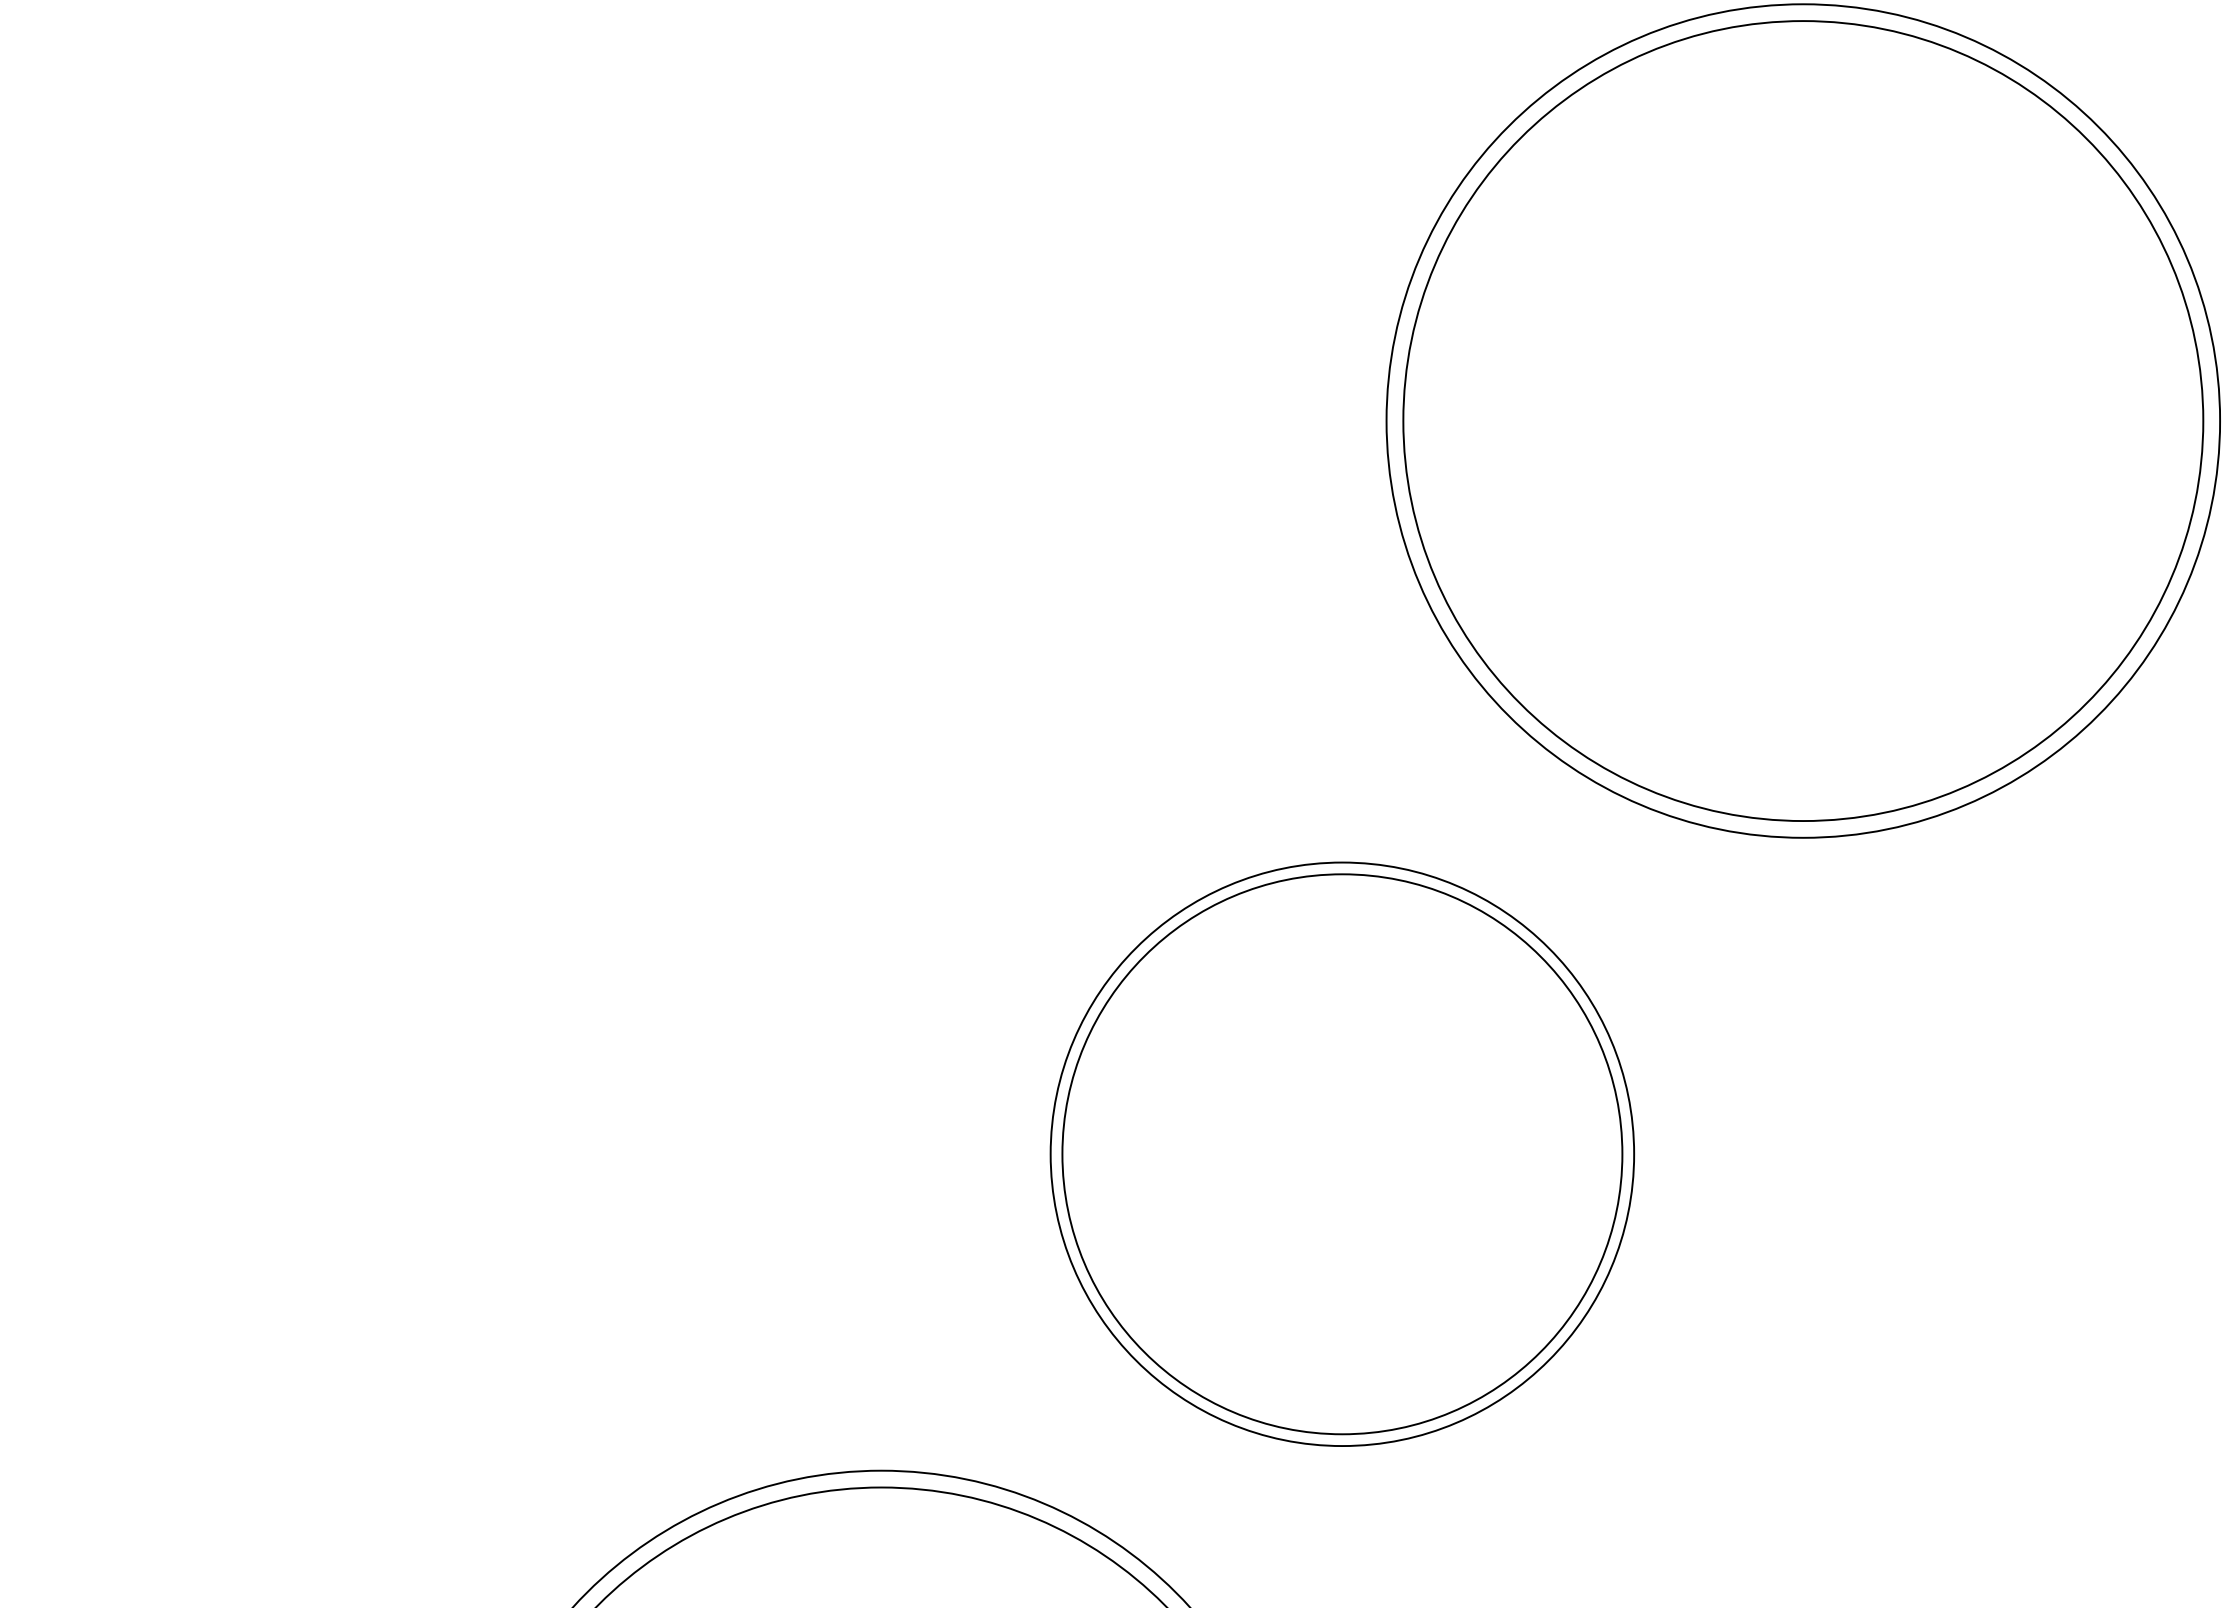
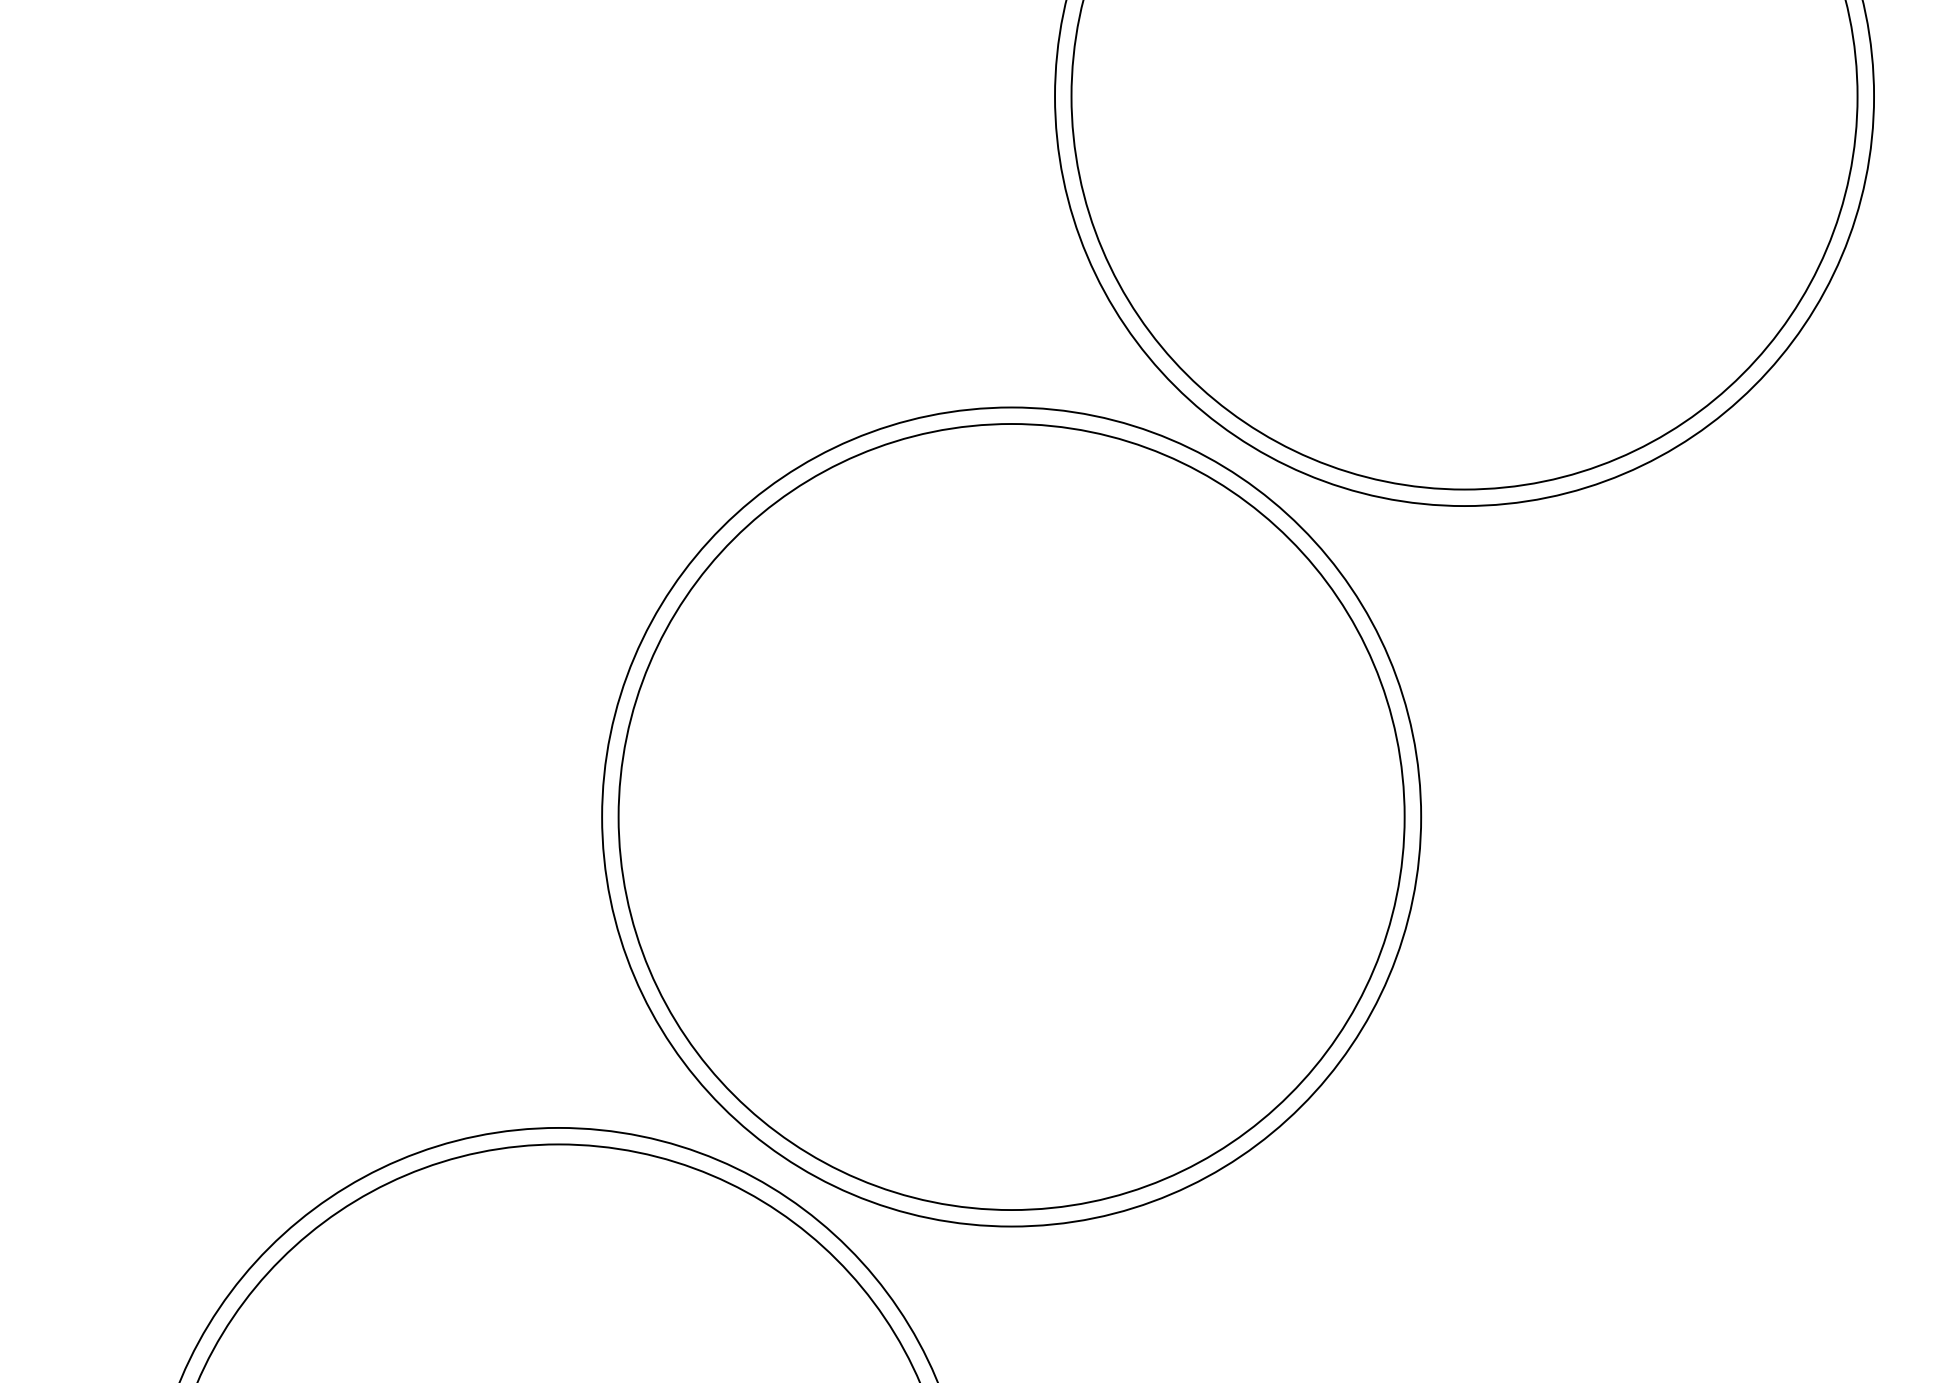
circle: (1342, 1154) -> (1011, 817), size x1.43
circle: (1342, 1154) -> (1011, 817), size x1.43

